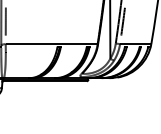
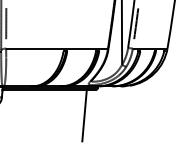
line: (76, 104) -> (84, 115), added

